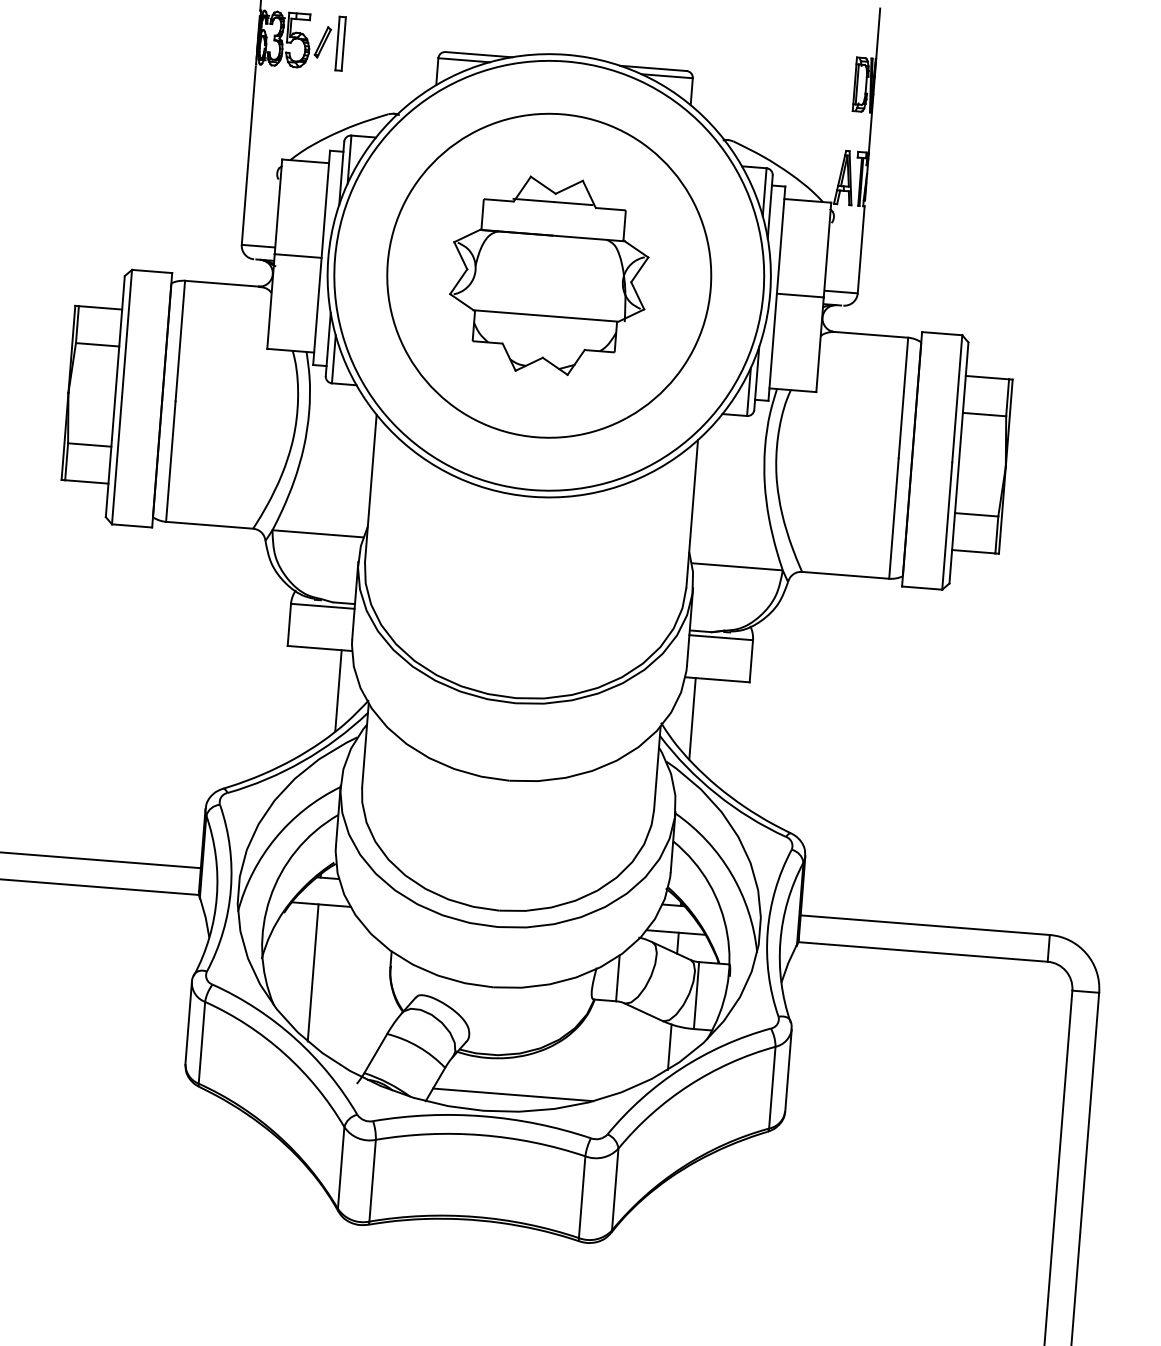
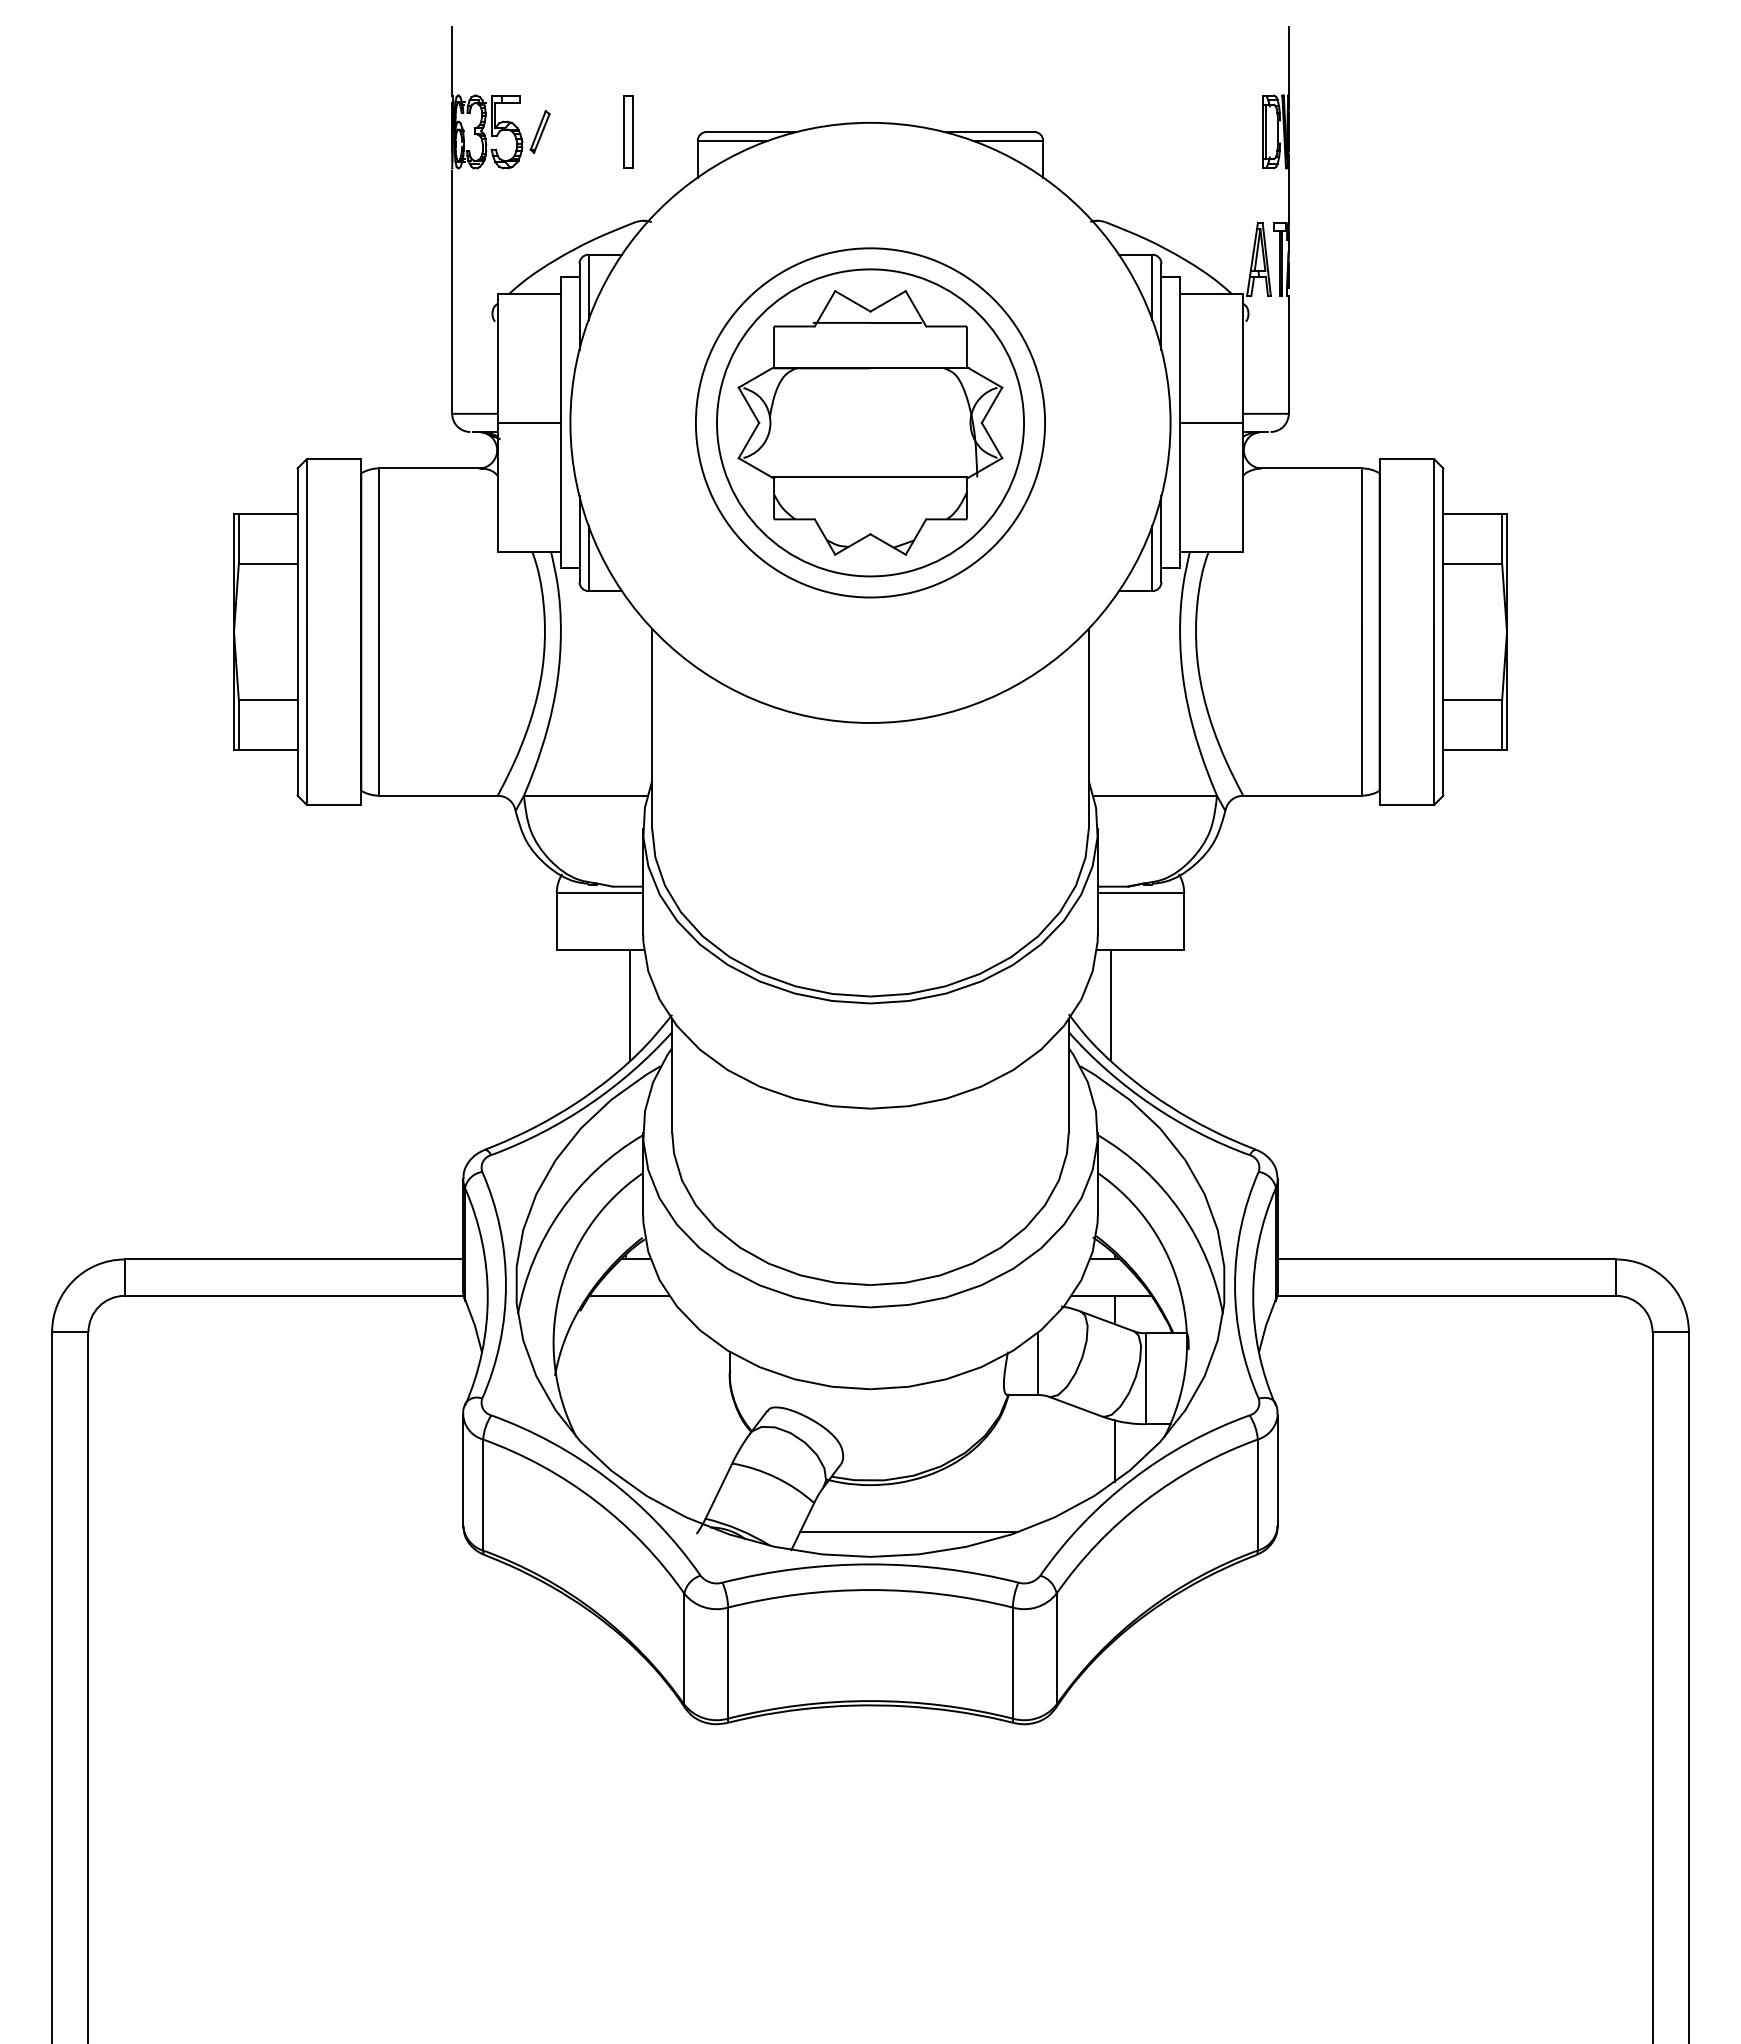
part: (340, 43) -> (628, 131), moved
circle: (549, 275) -> (870, 422), size x0.6
circle: (549, 275) -> (870, 422), size x0.7
line: (312, 972) -> (625, 1388), removed

